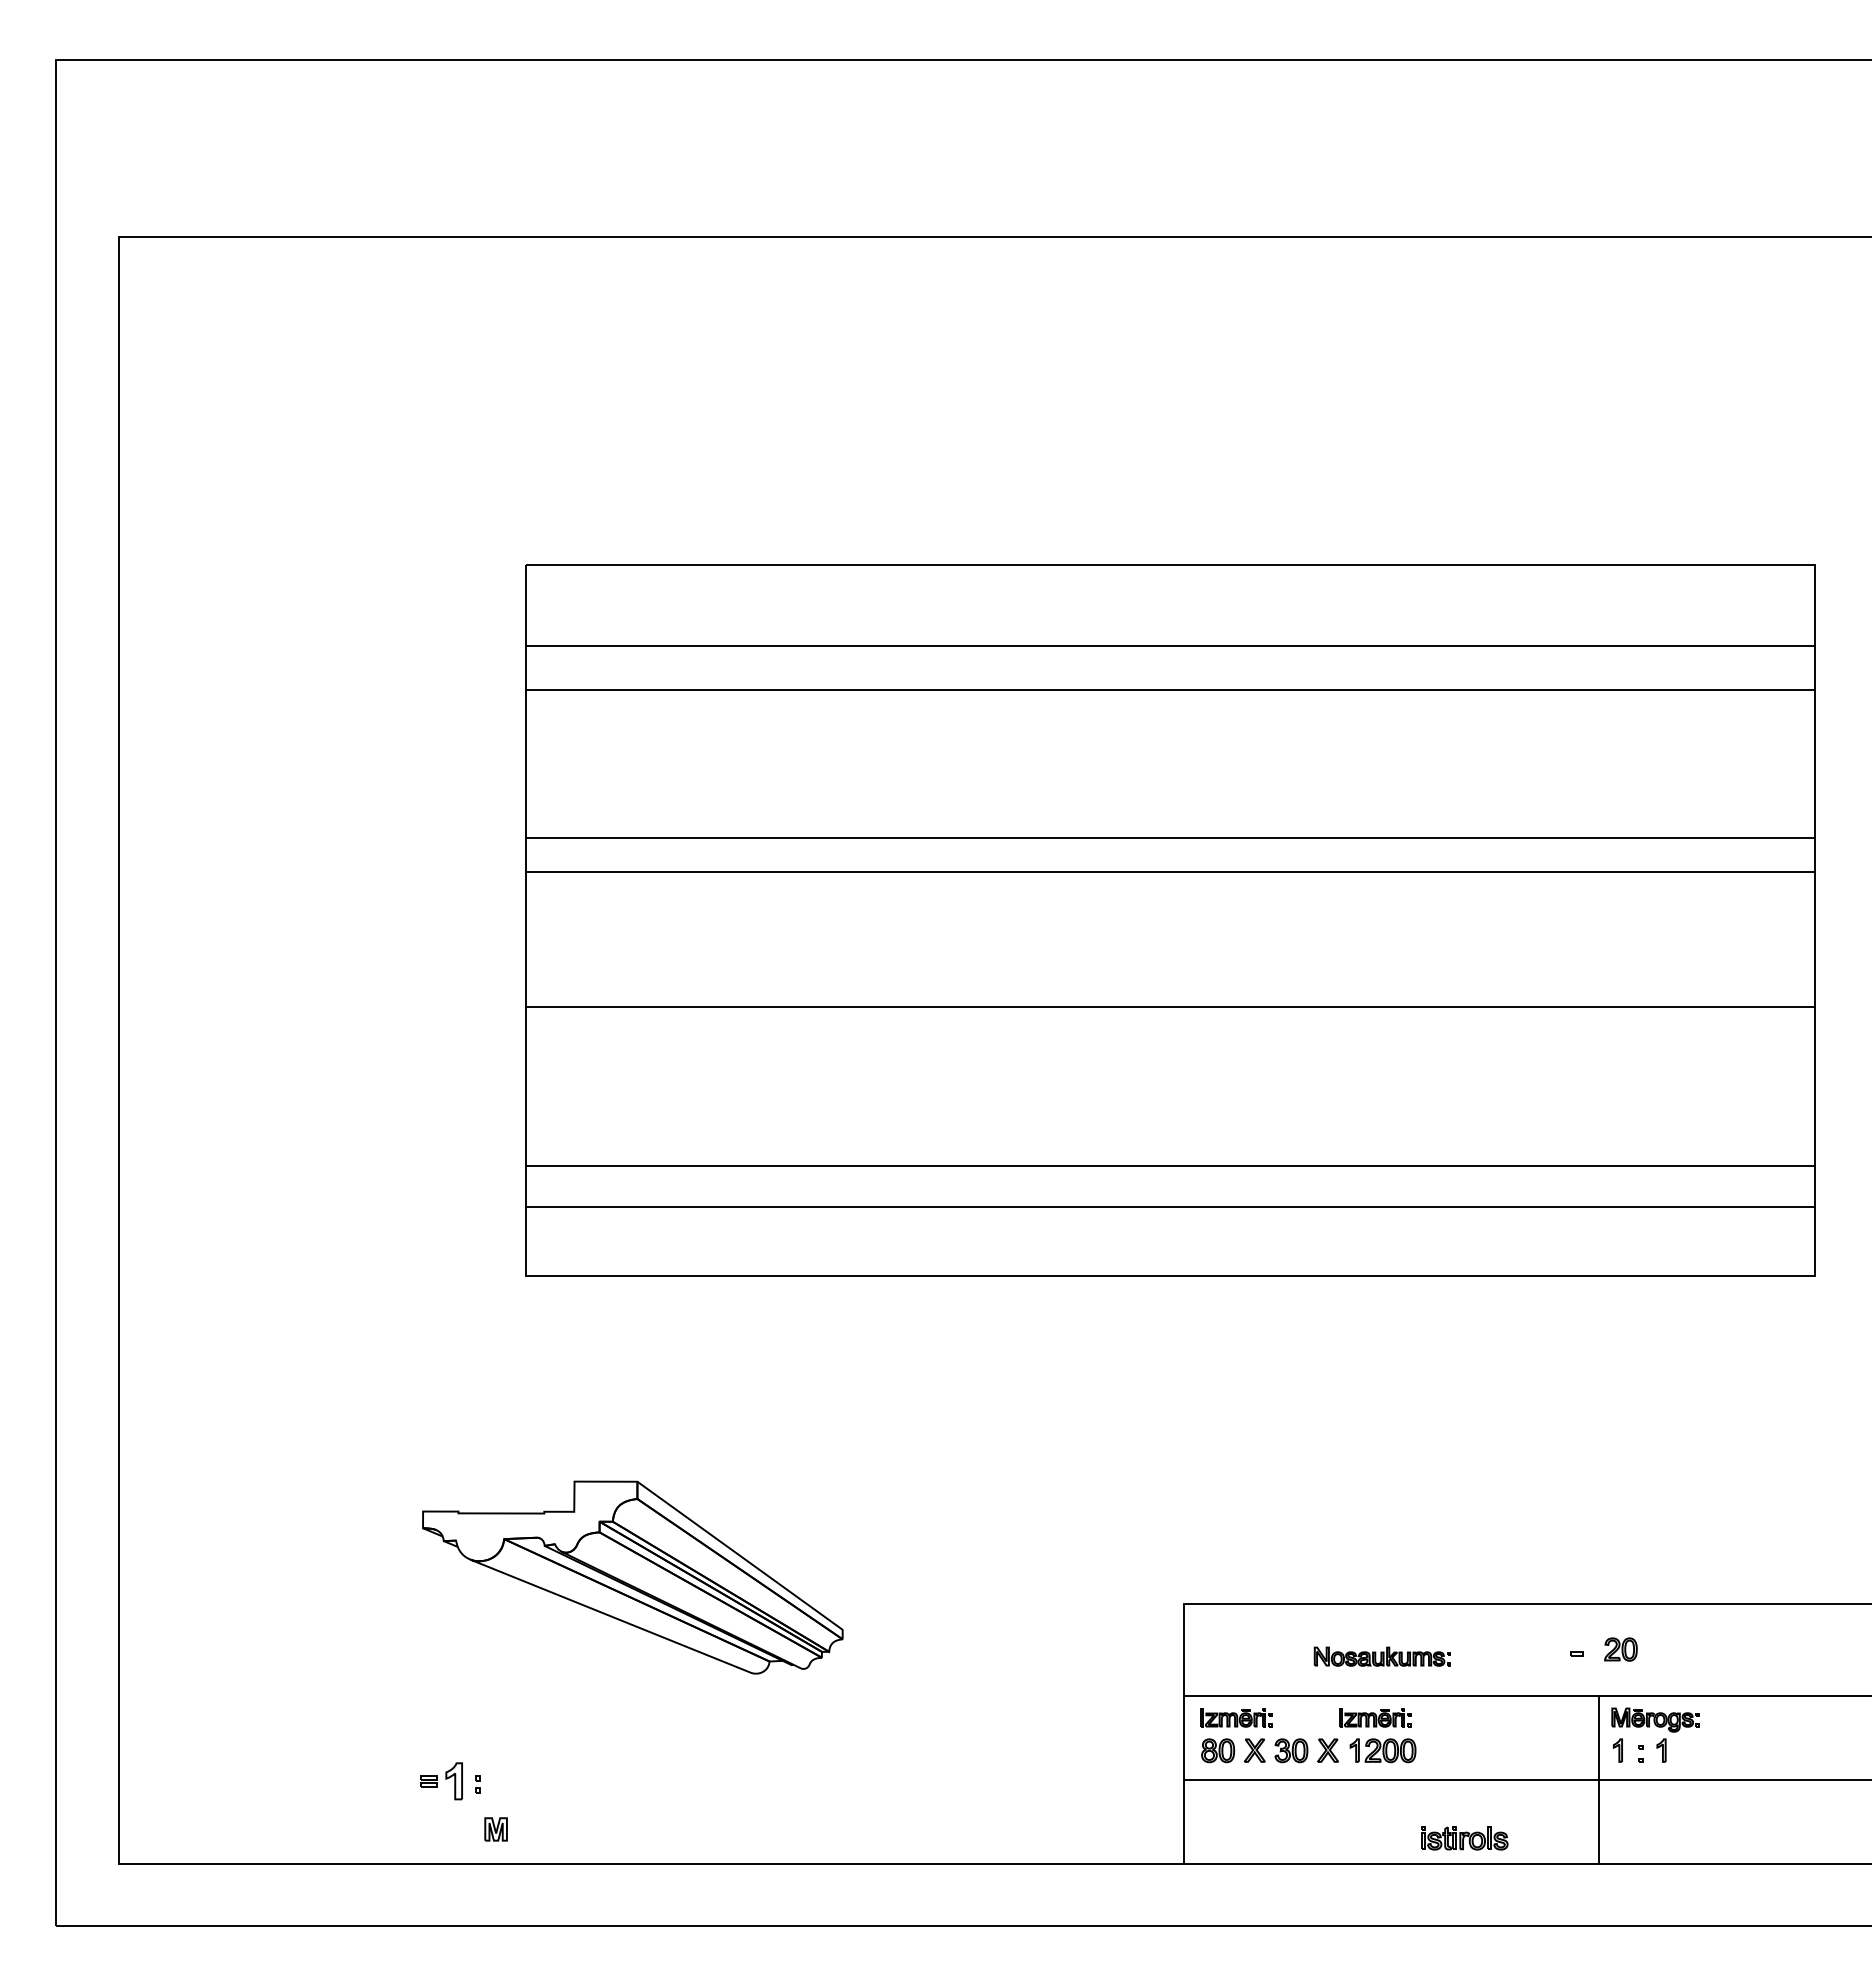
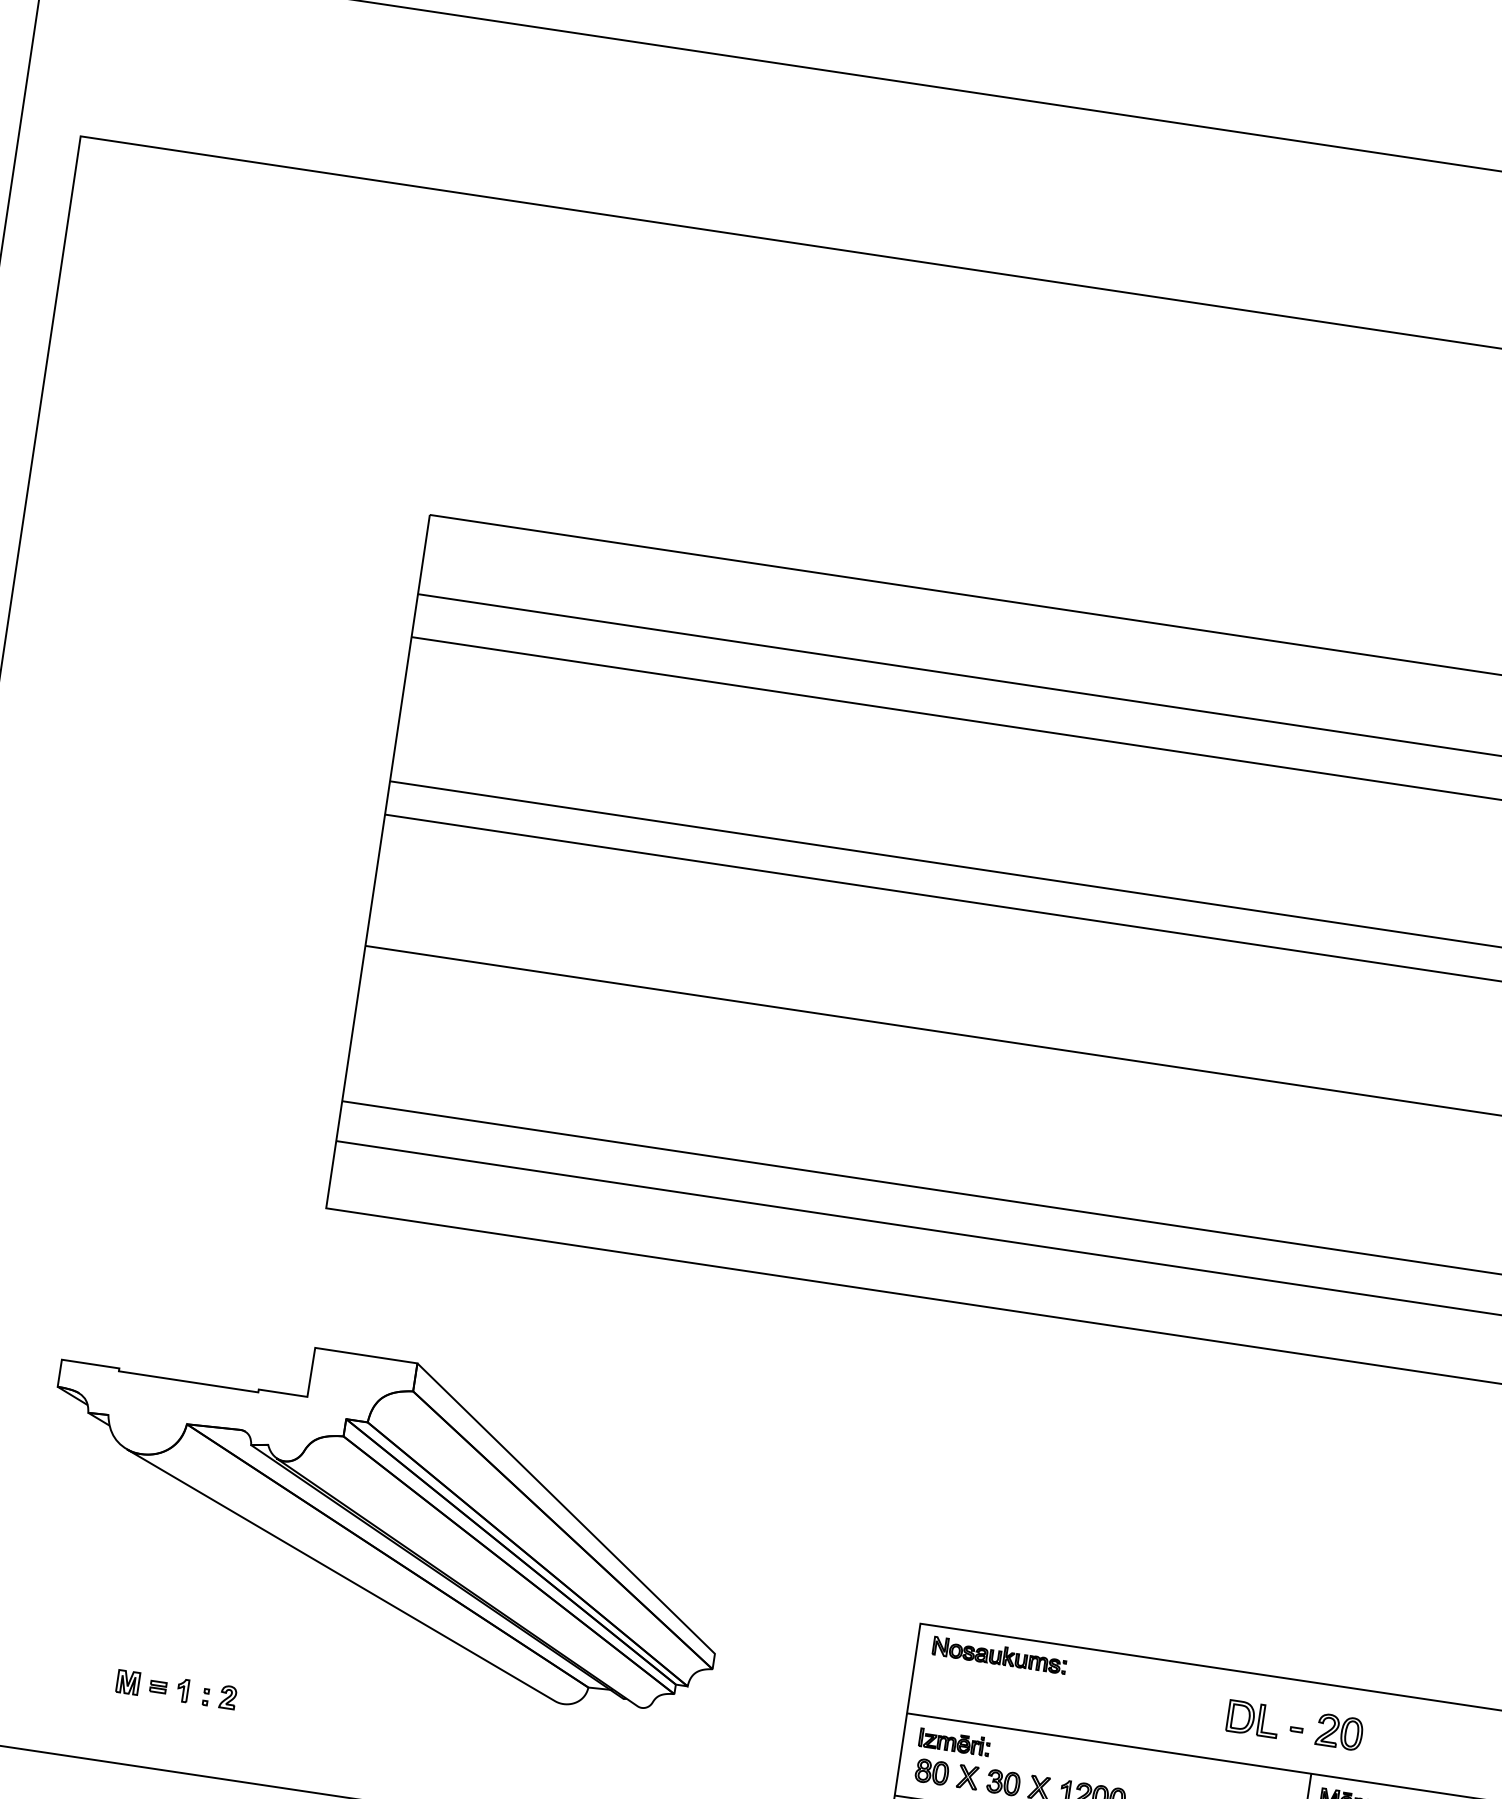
part: (632, 1577) -> (386, 1517), size x1.67
part: (1531, 1648) -> (1252, 1718), added
part: (1620, 1649) -> (1339, 1731), size x1.43
part: (1381, 1656) -> (998, 1655), moved
part: (1375, 1717) -> (1090, 1762), removed
part: (454, 1781) -> (183, 1690), size x0.62
part: (500, 1781) -> (228, 1697), added
part: (495, 1829) -> (127, 1682), moved

